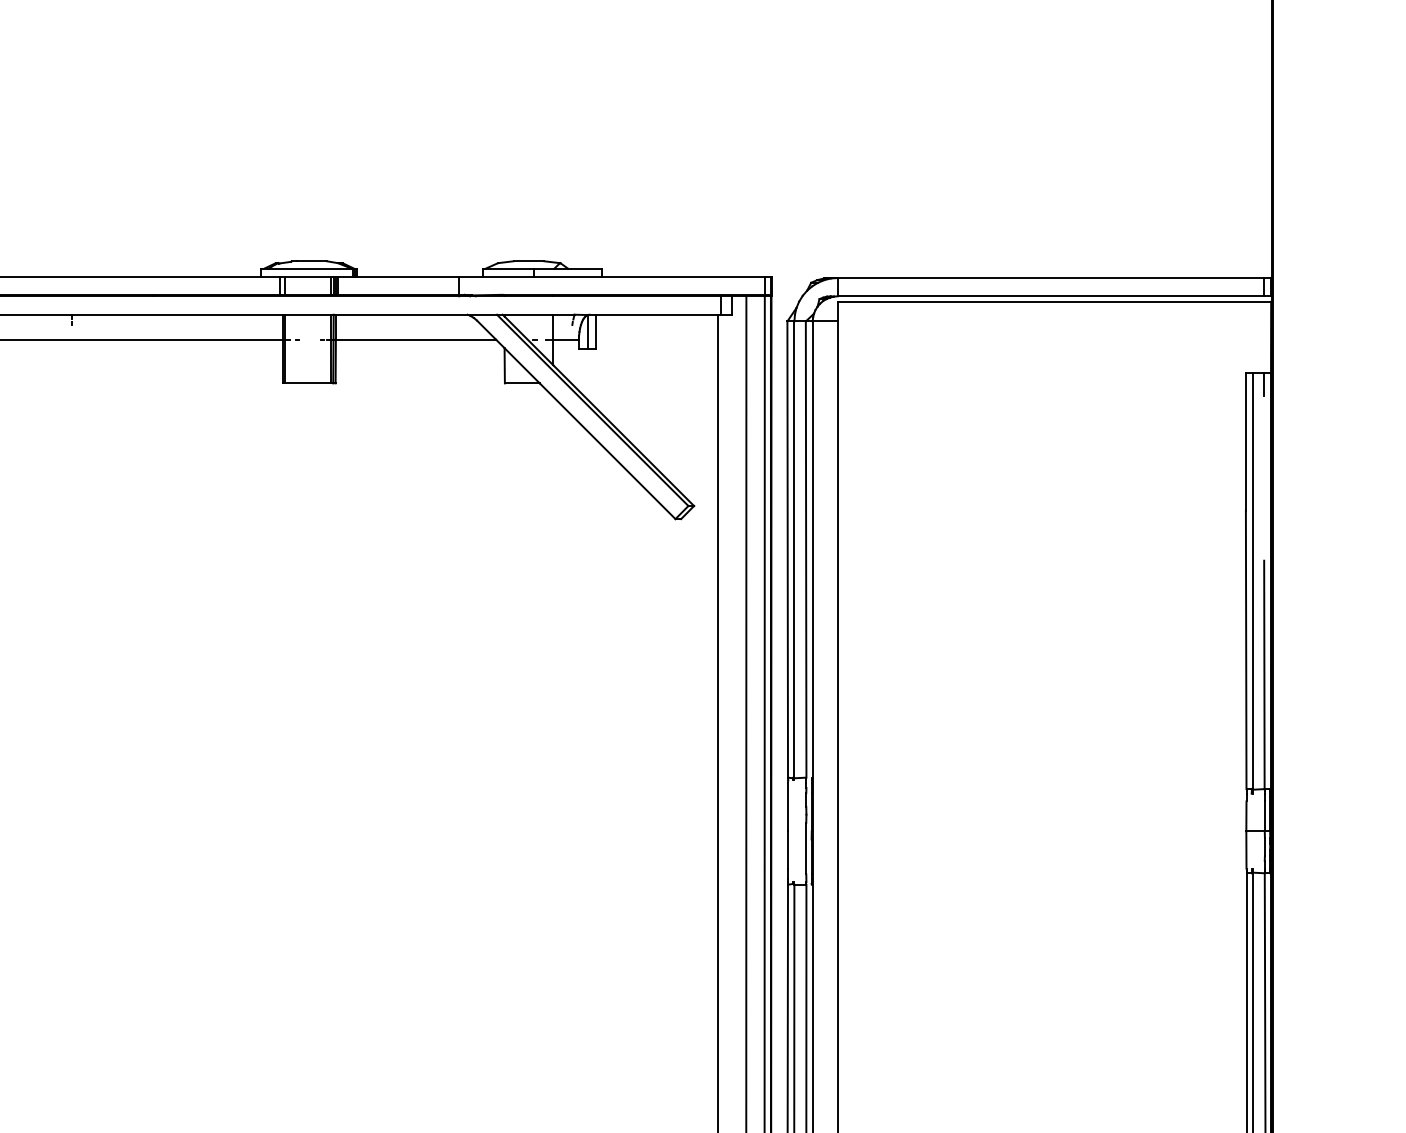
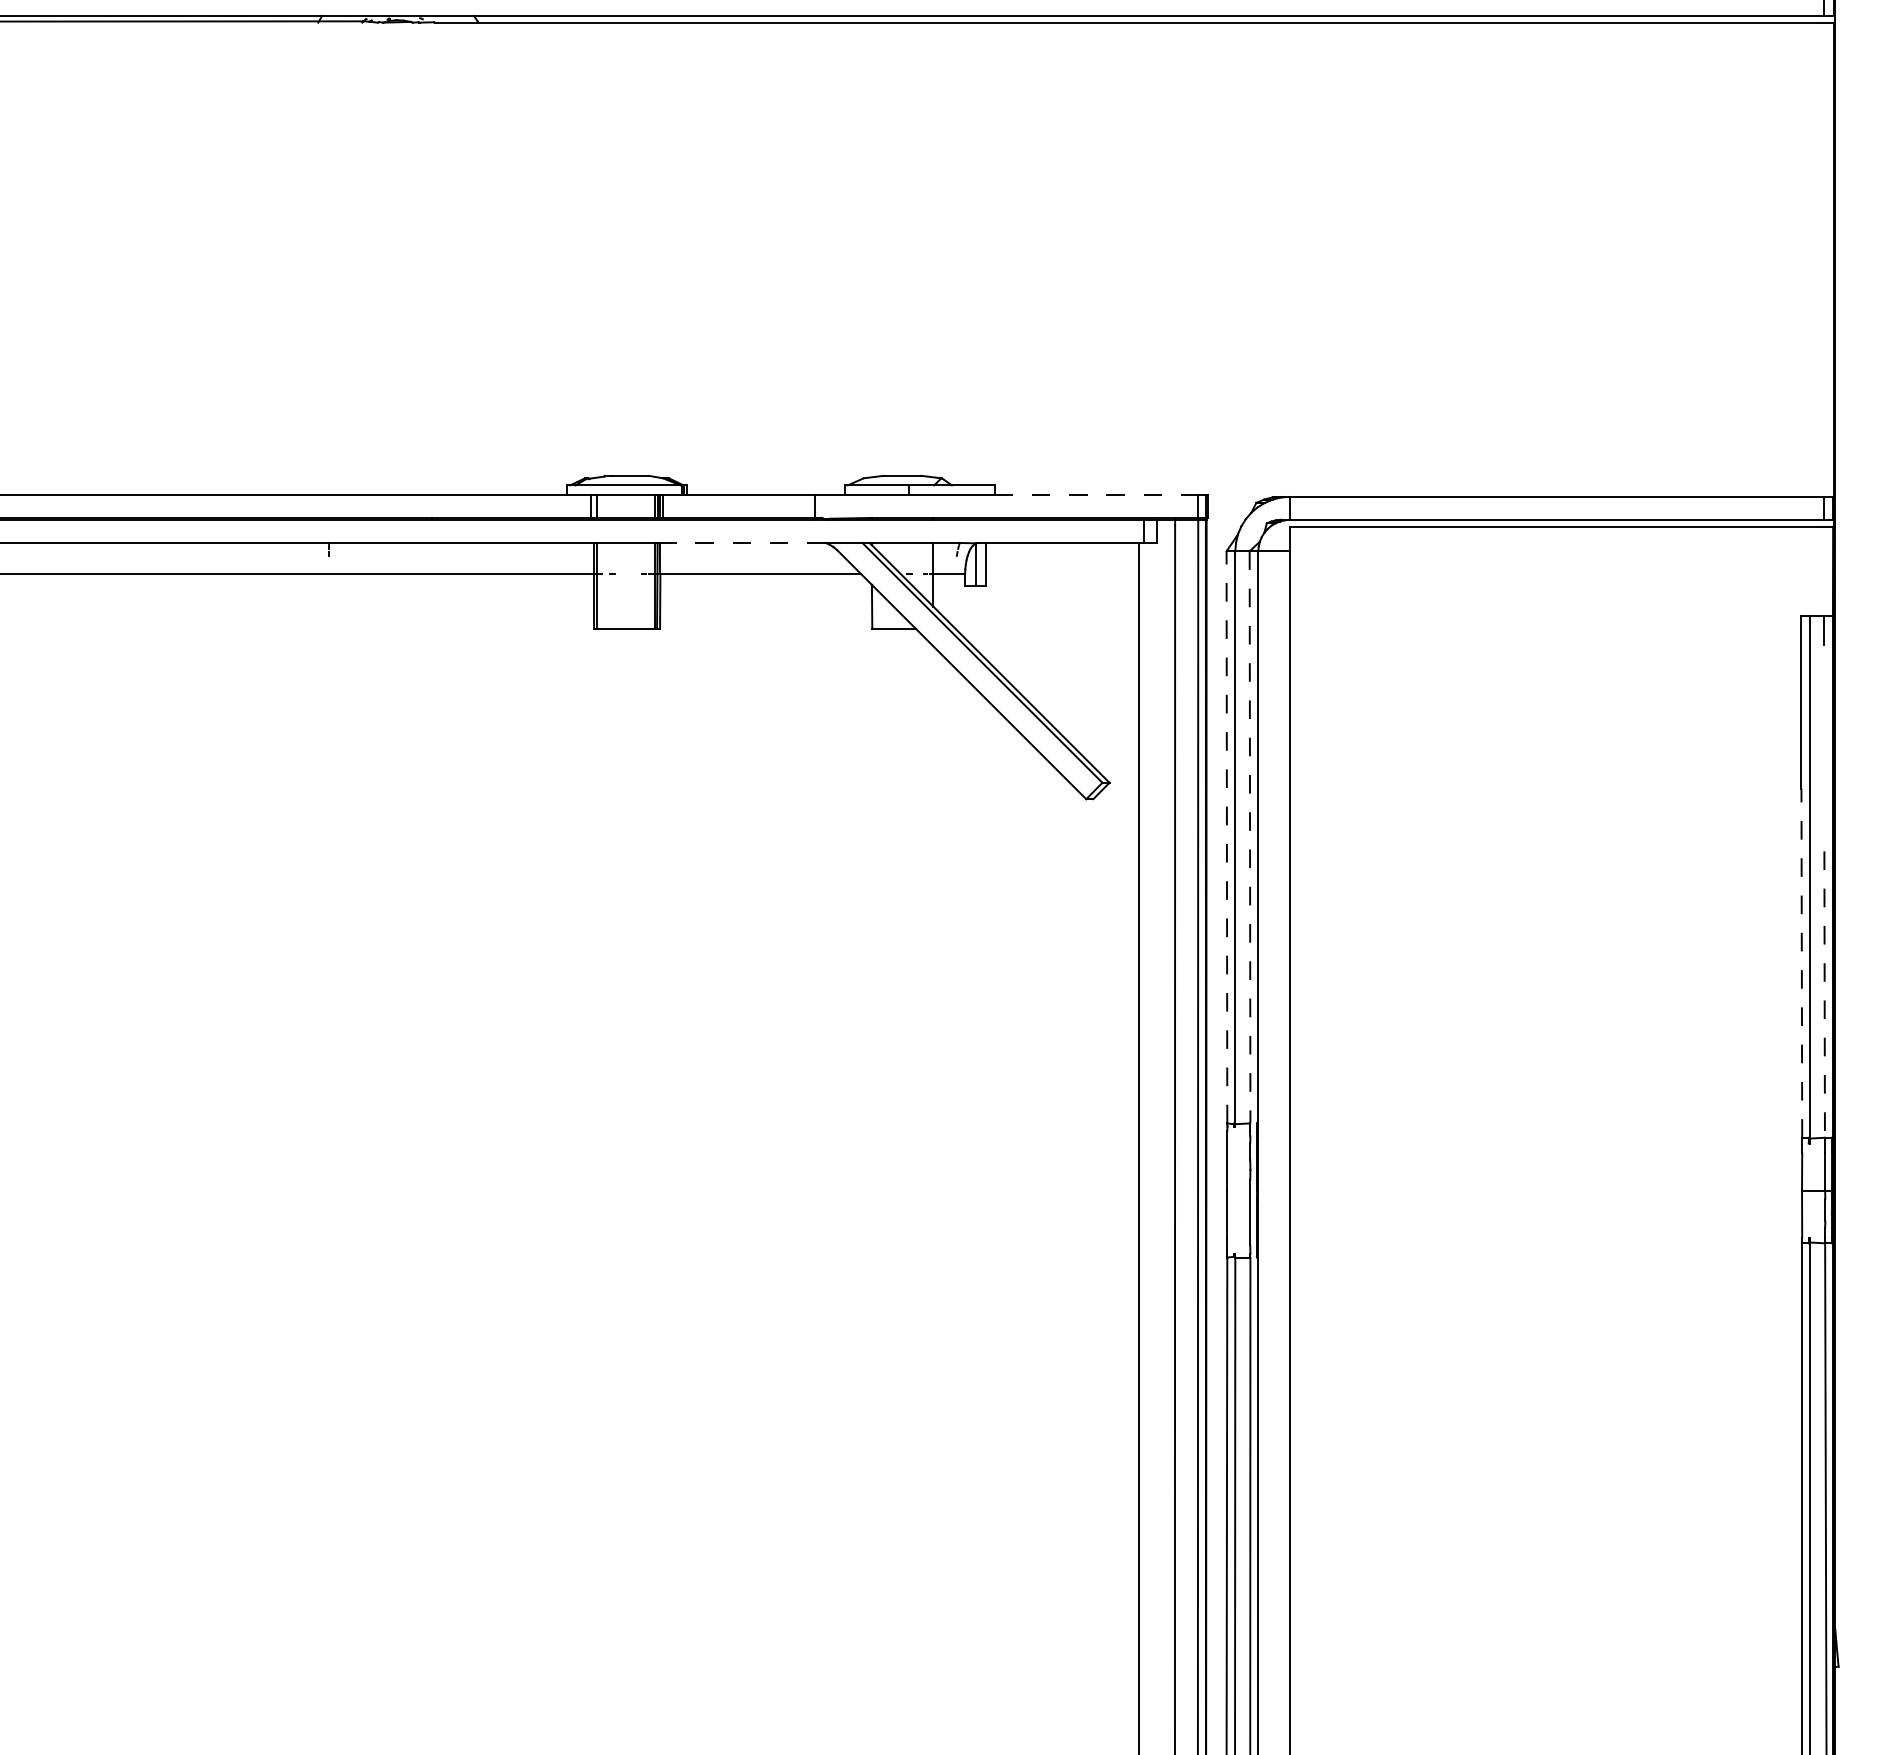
line: (683, 276) -> (1096, 495), solid -> dashed
line: (402, 314) -> (743, 542), solid -> dashed
line: (787, 548) -> (1226, 836), solid -> dashed
line: (806, 549) -> (1250, 837), solid -> dashed
line: (1245, 650) -> (1801, 963), solid -> dashed
line: (1264, 675) -> (1824, 995), solid -> dashed

